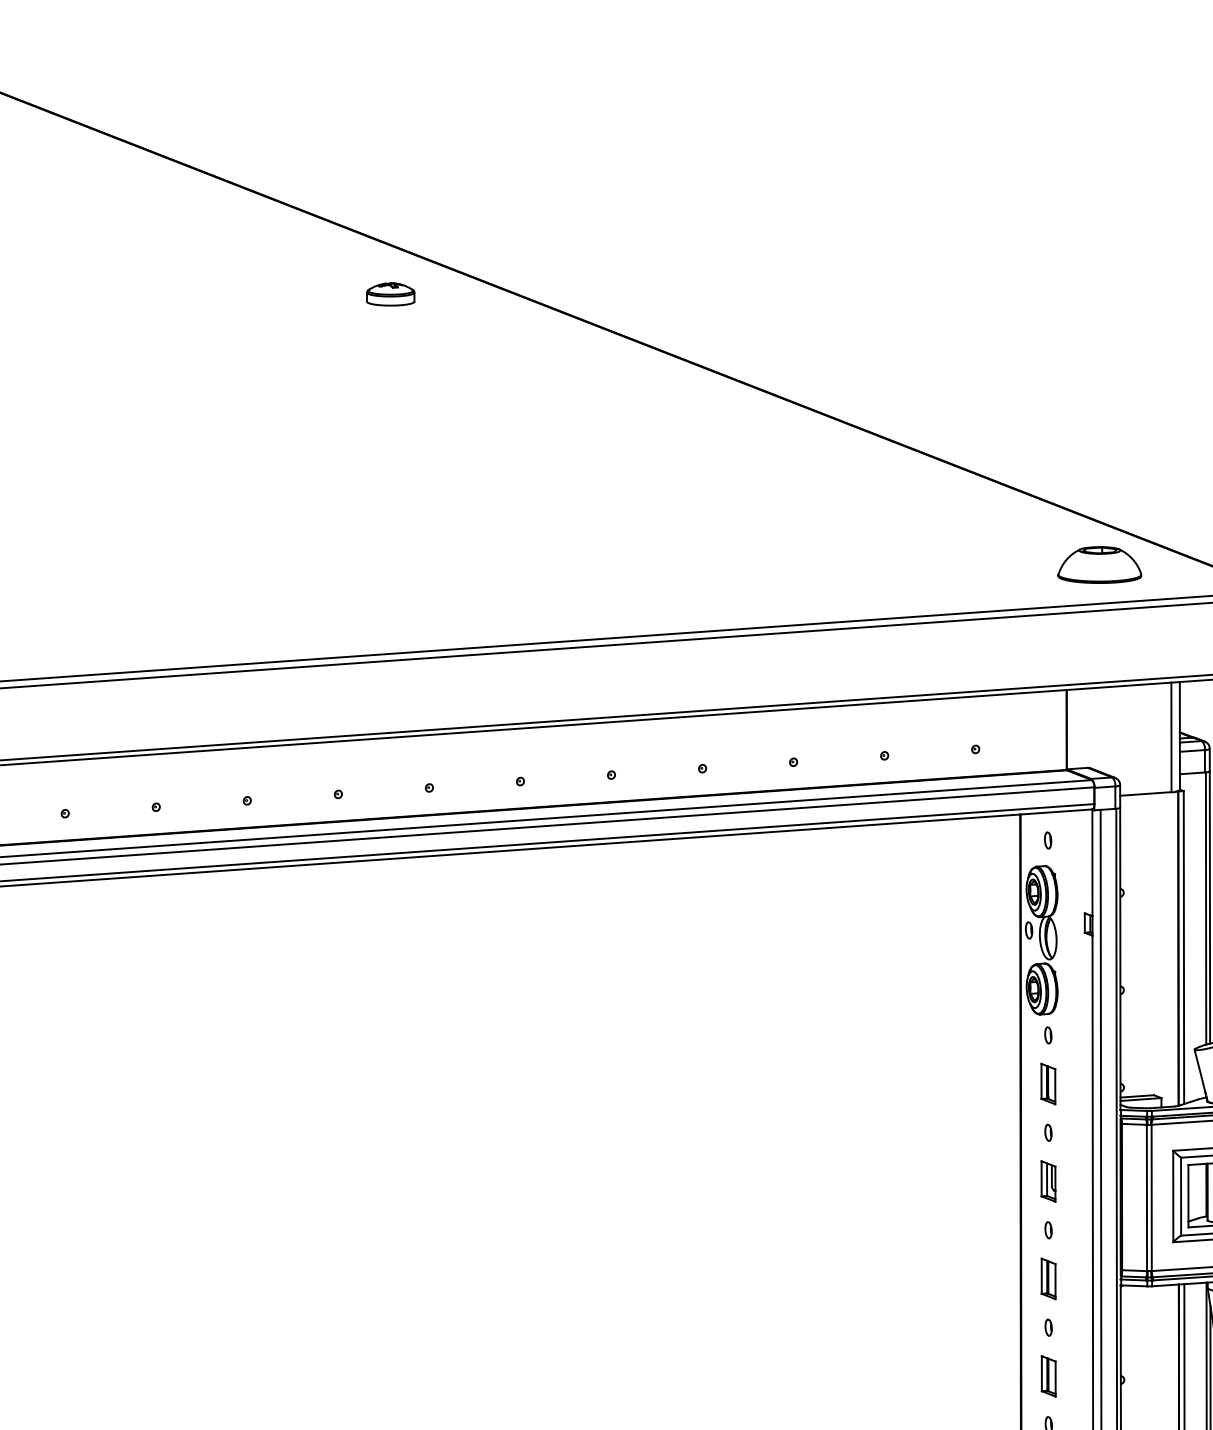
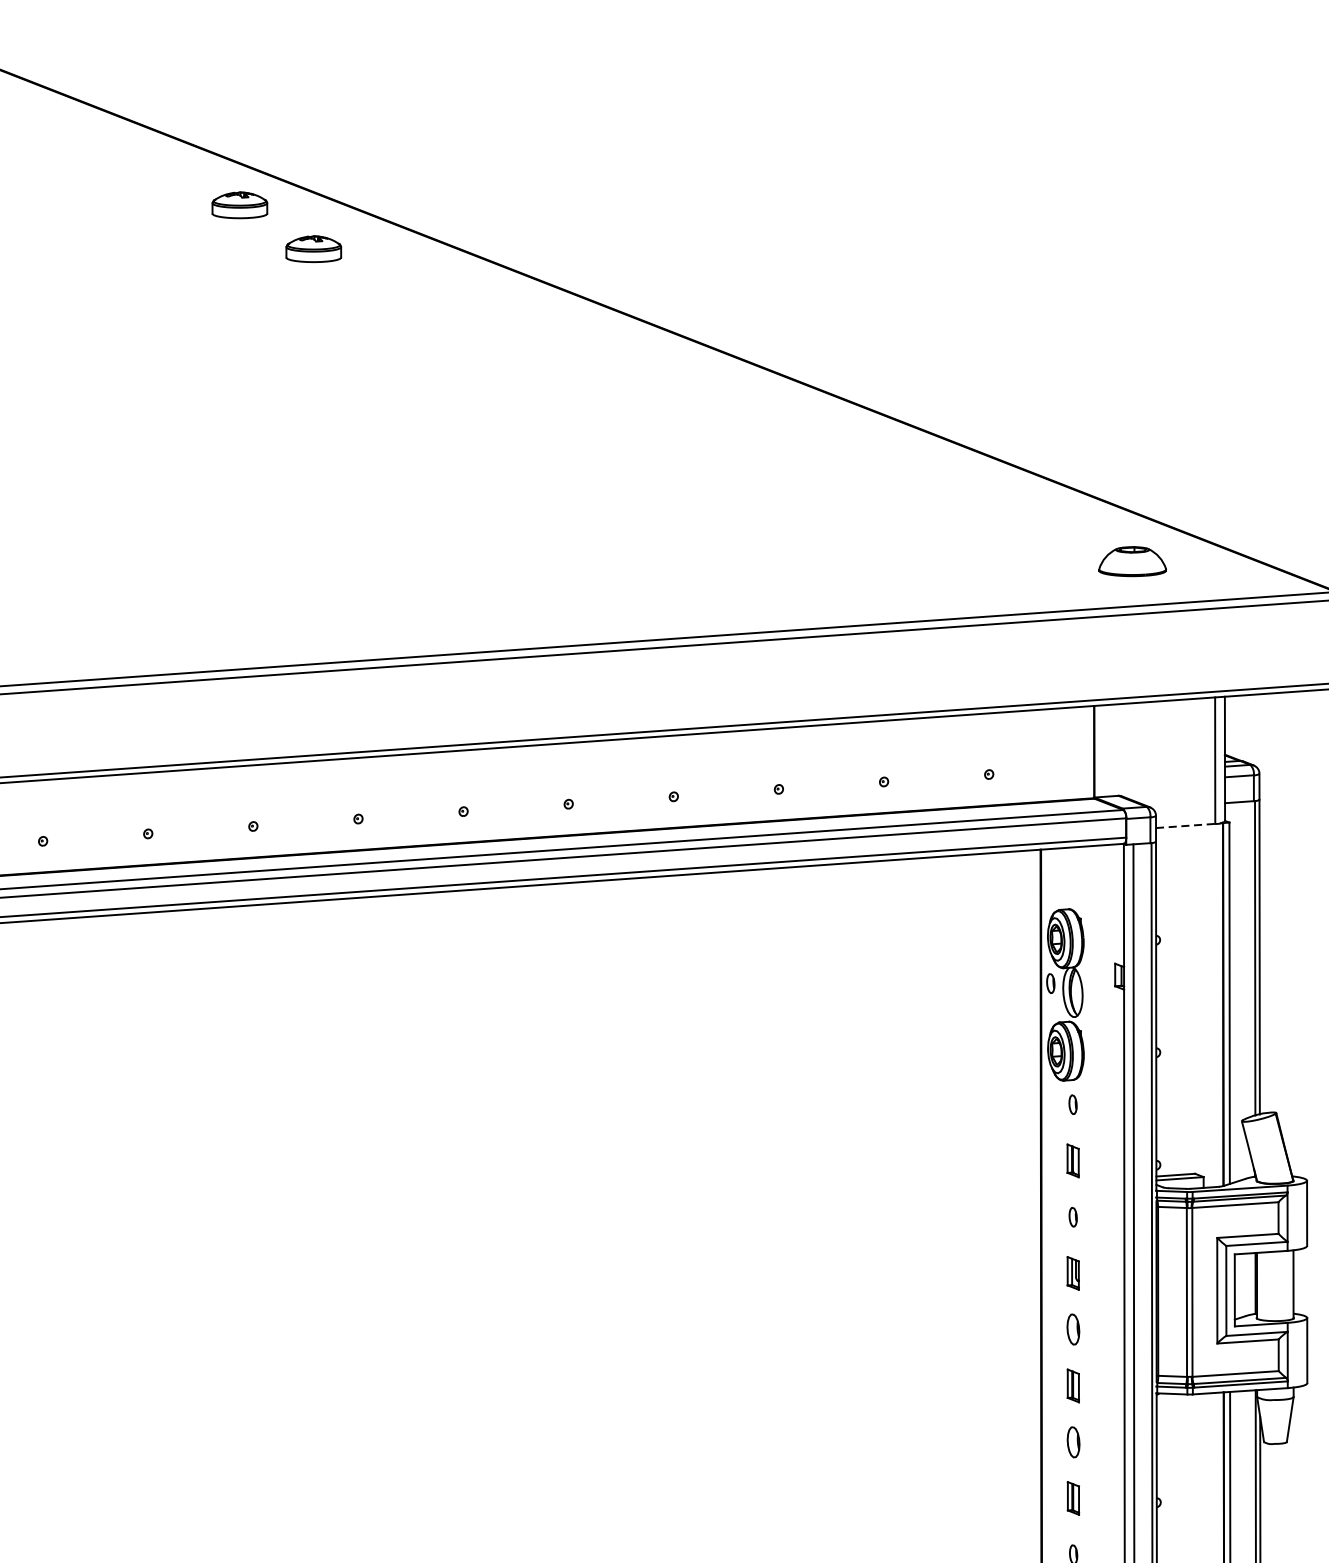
part: (326, 256) -> (239, 205), added
part: (1099, 564) -> (1132, 561), size x0.7
line: (1145, 793) -> (1185, 825), solid -> dashed
part: (1048, 840) -> (1073, 879), removed
part: (1048, 1083) -> (1073, 1160), size x0.7
part: (1048, 1181) -> (1073, 1273), size x0.7
part: (1048, 1230) -> (1073, 1329), size x1.6
part: (1048, 1278) -> (1073, 1385), size x0.7
part: (1048, 1327) -> (1073, 1441), size x1.6
part: (1048, 1376) -> (1073, 1498), size x0.7

